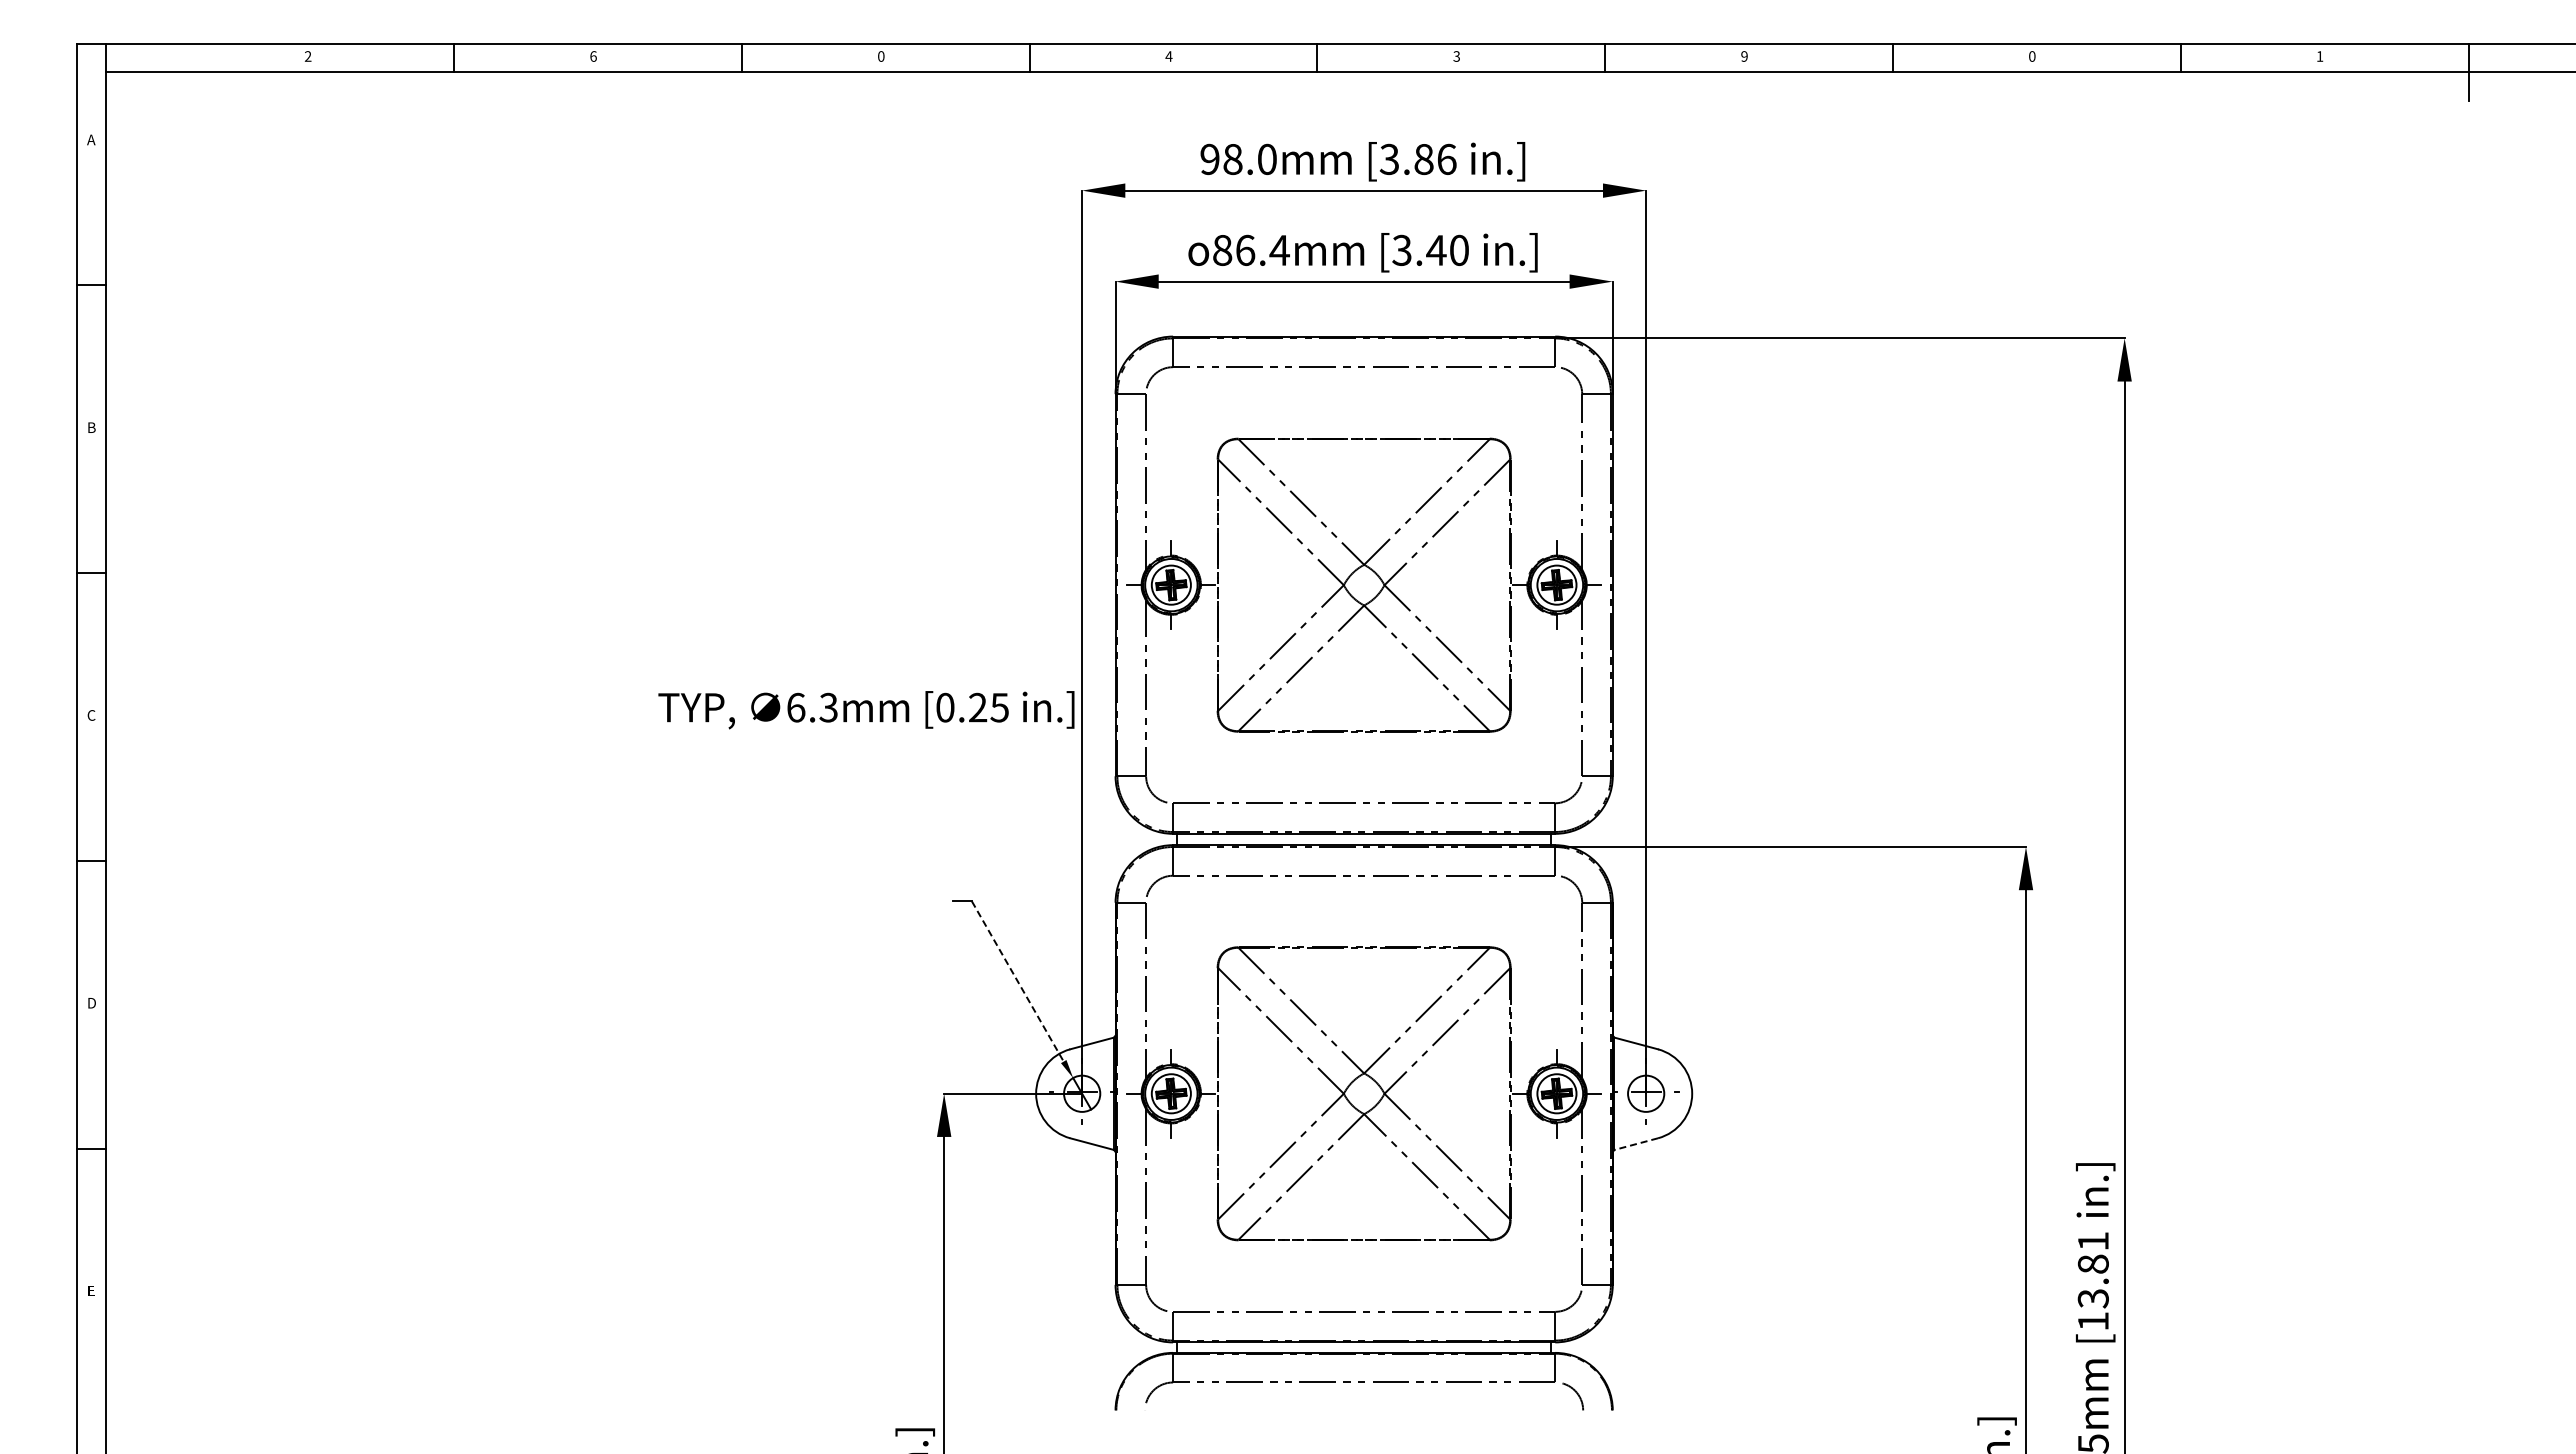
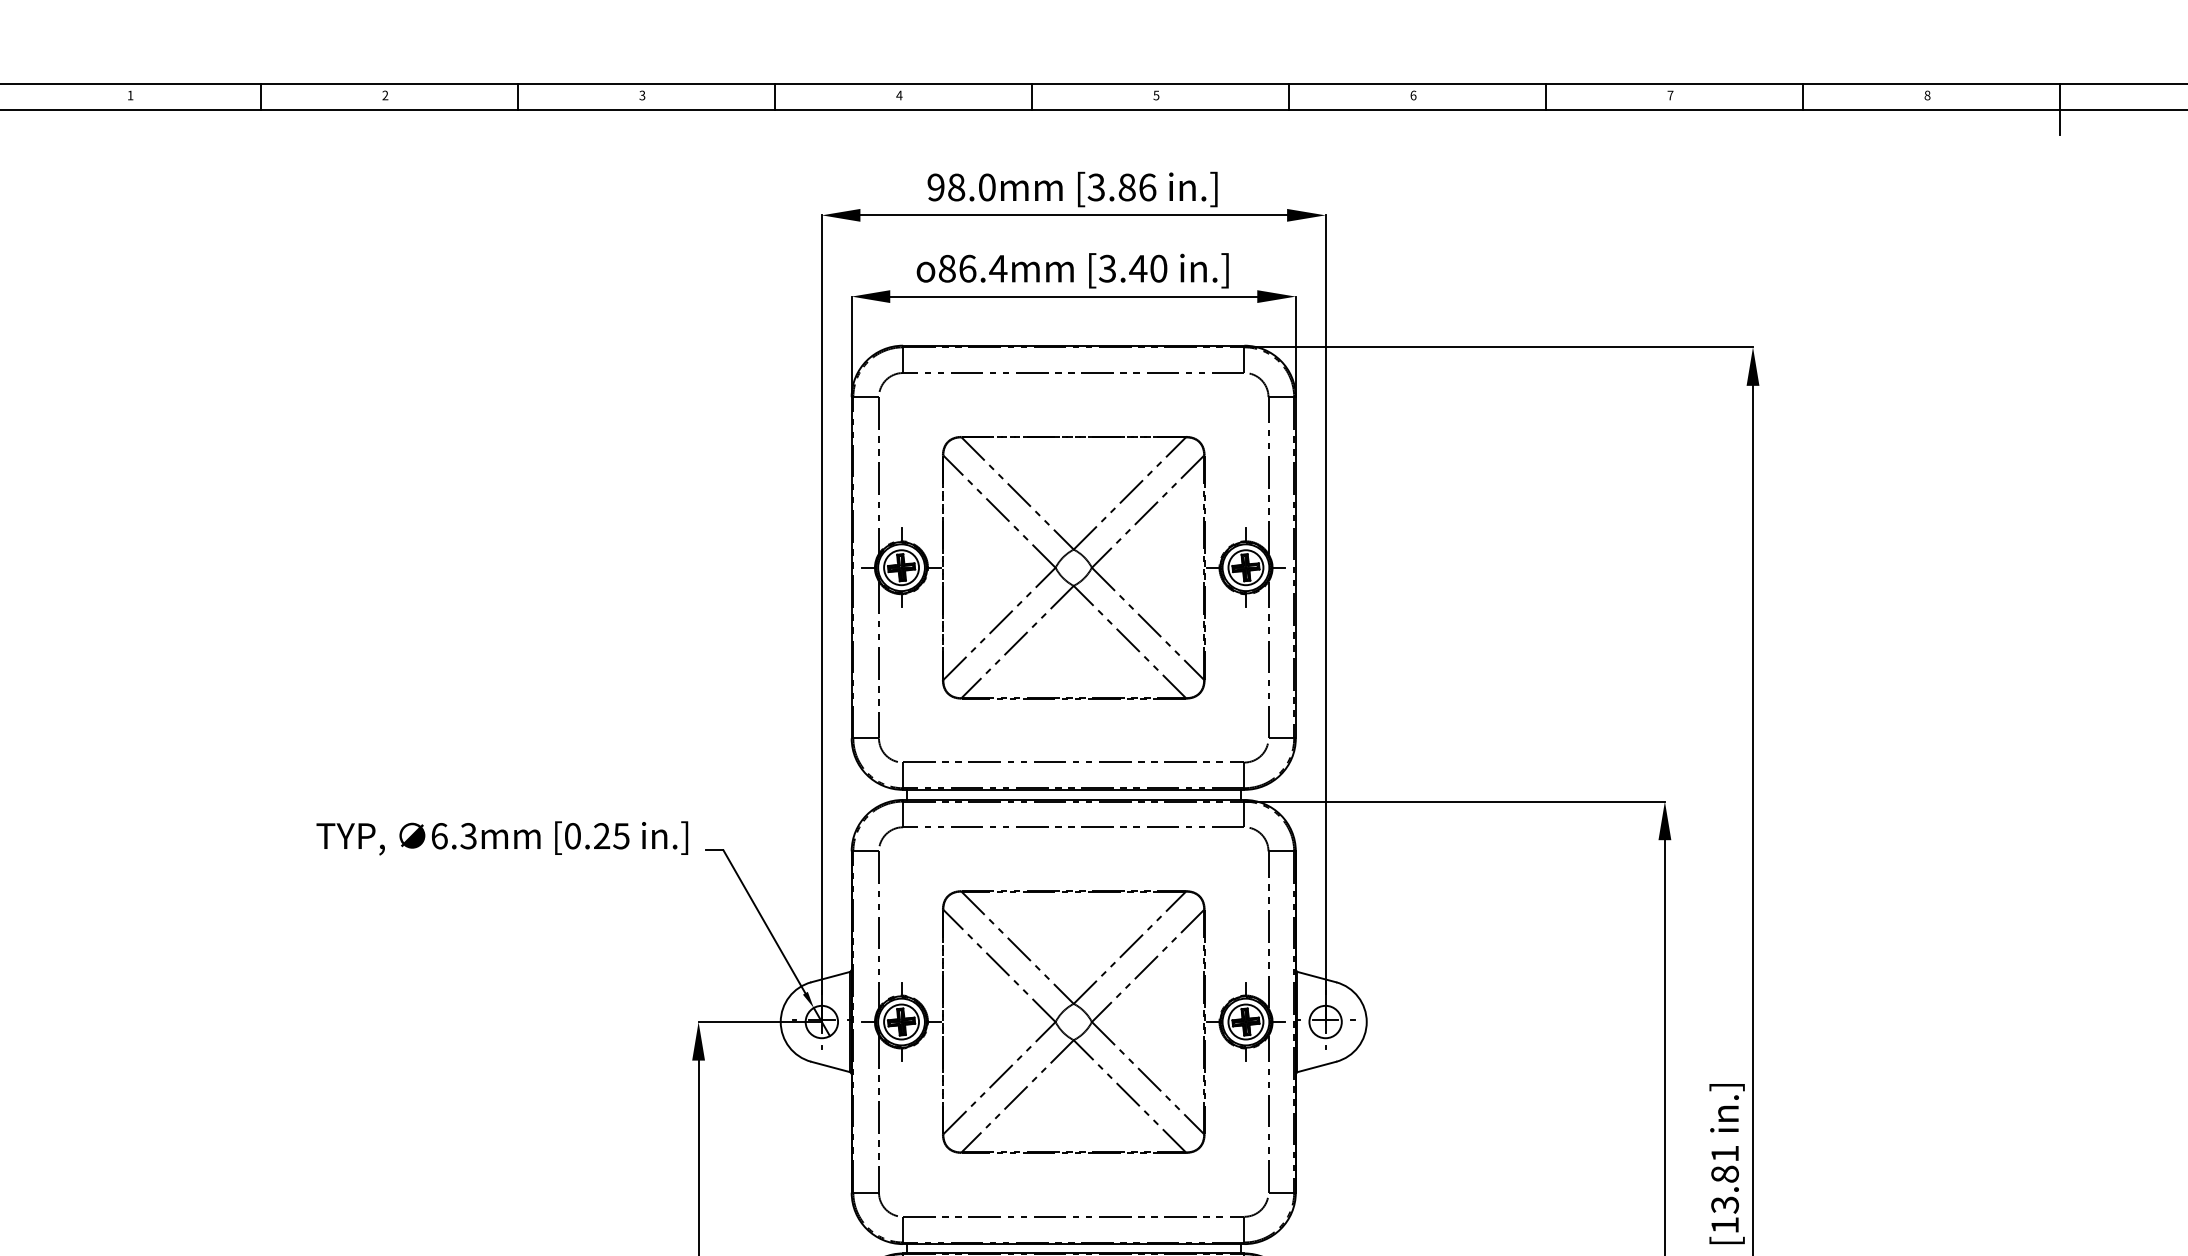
text: (307, 56) -> (129, 95), 2 -> 1
text: (593, 56) -> (385, 95), 6 -> 2
text: (881, 56) -> (642, 95), 0 -> 3
text: (1456, 56) -> (1156, 95), 3 -> 5
text: (1744, 56) -> (1413, 95), 9 -> 6
text: (2032, 56) -> (1670, 95), 0 -> 7
text: (2319, 56) -> (1927, 95), 1 -> 8
text: (866, 710) -> (502, 838), moved
line: (1018, 981) -> (765, 921), dashed -> solid
line: (1636, 1144) -> (1317, 1067), dashed -> solid

